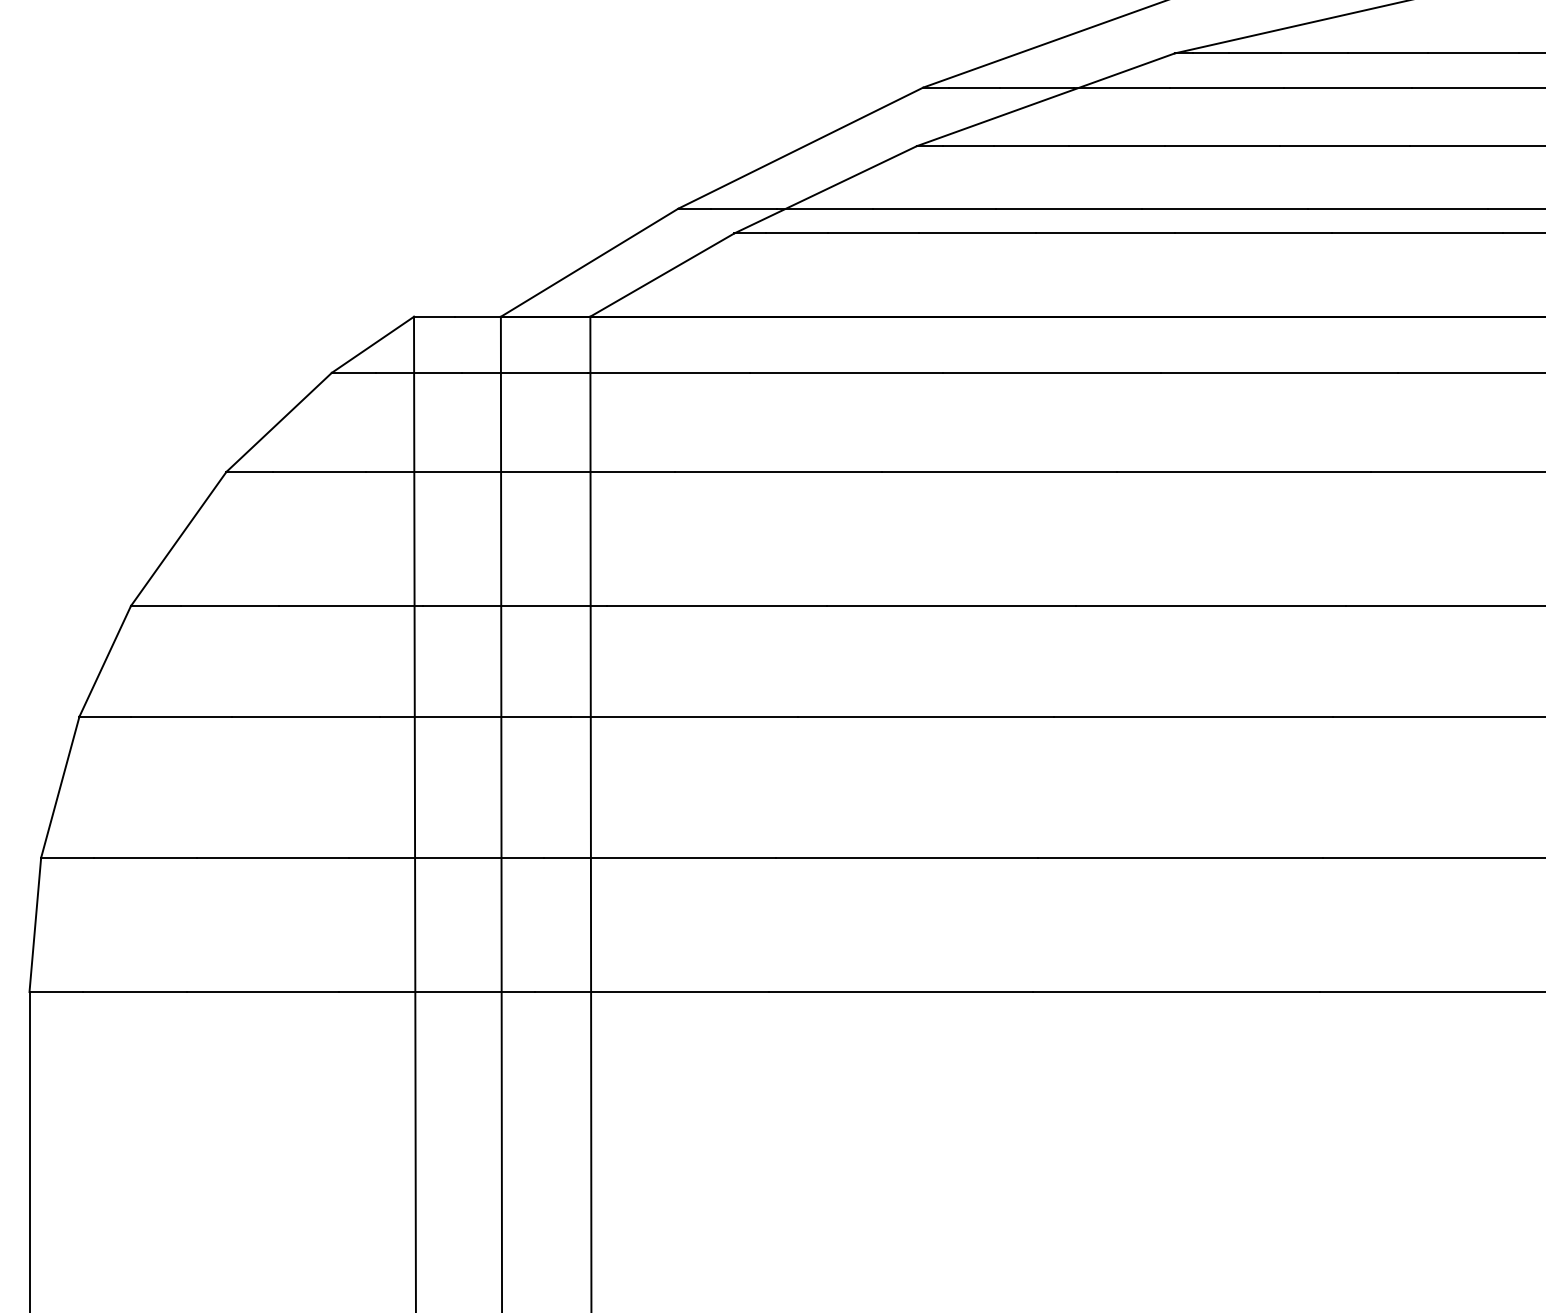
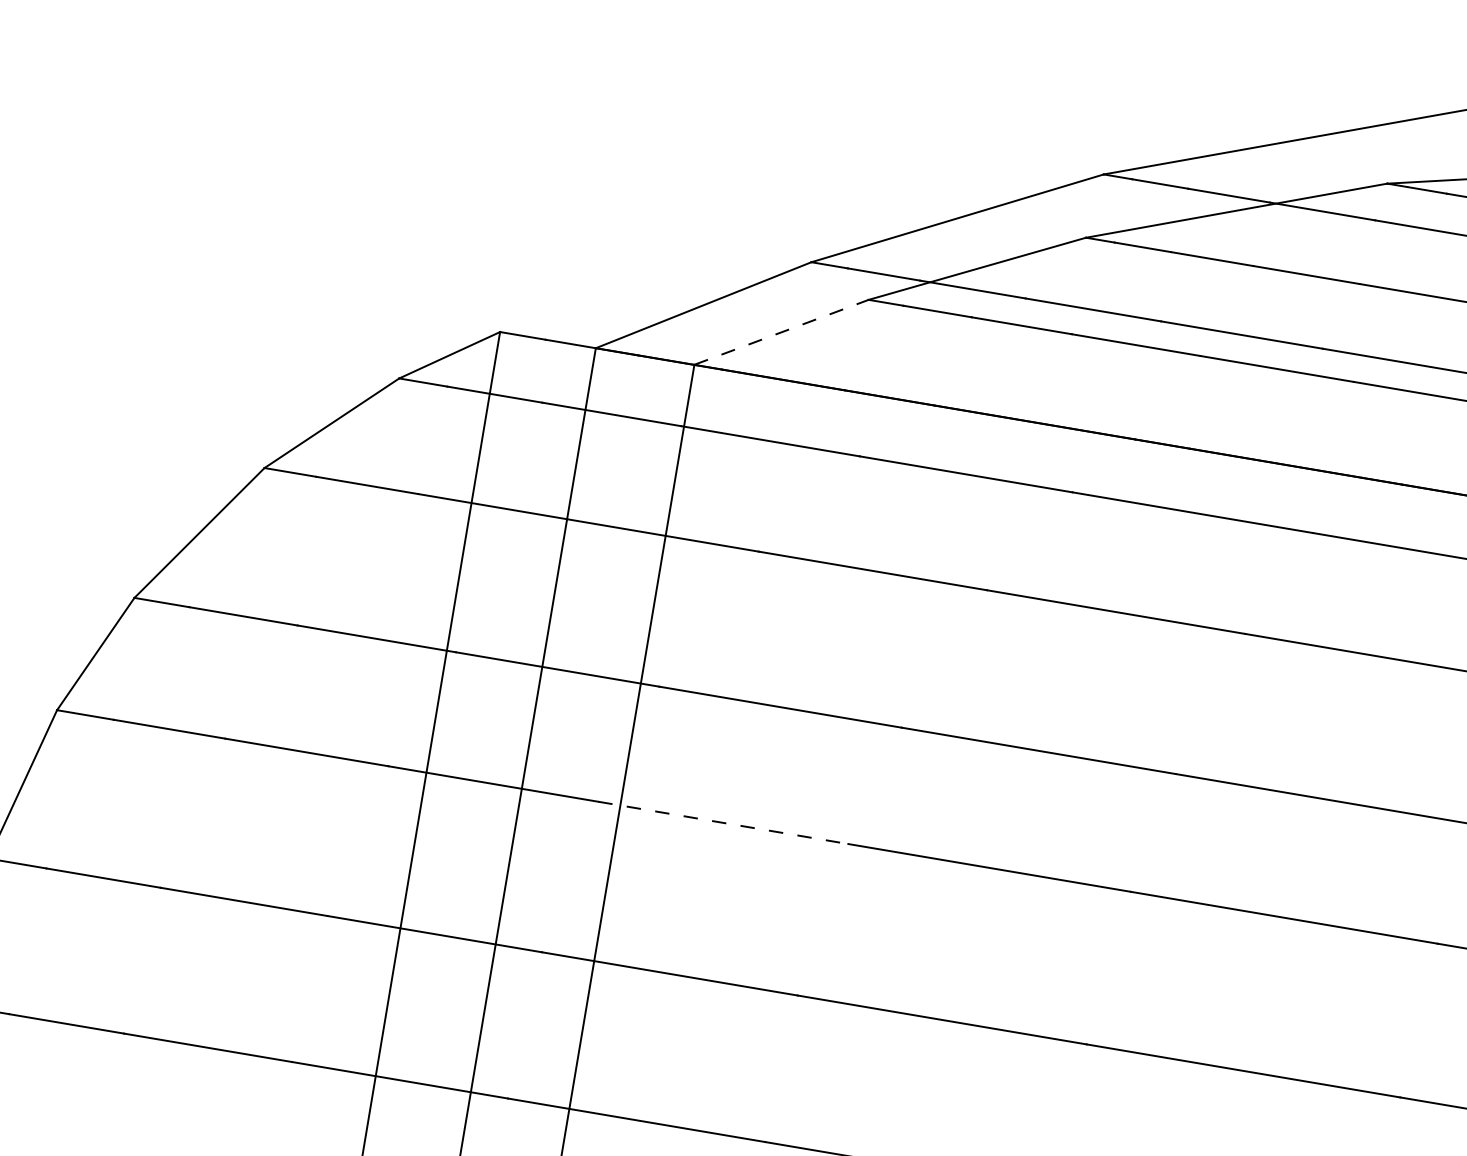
line: (662, 274) -> (781, 331), solid -> dashed
line: (684, 716) -> (723, 822), solid -> dashed

